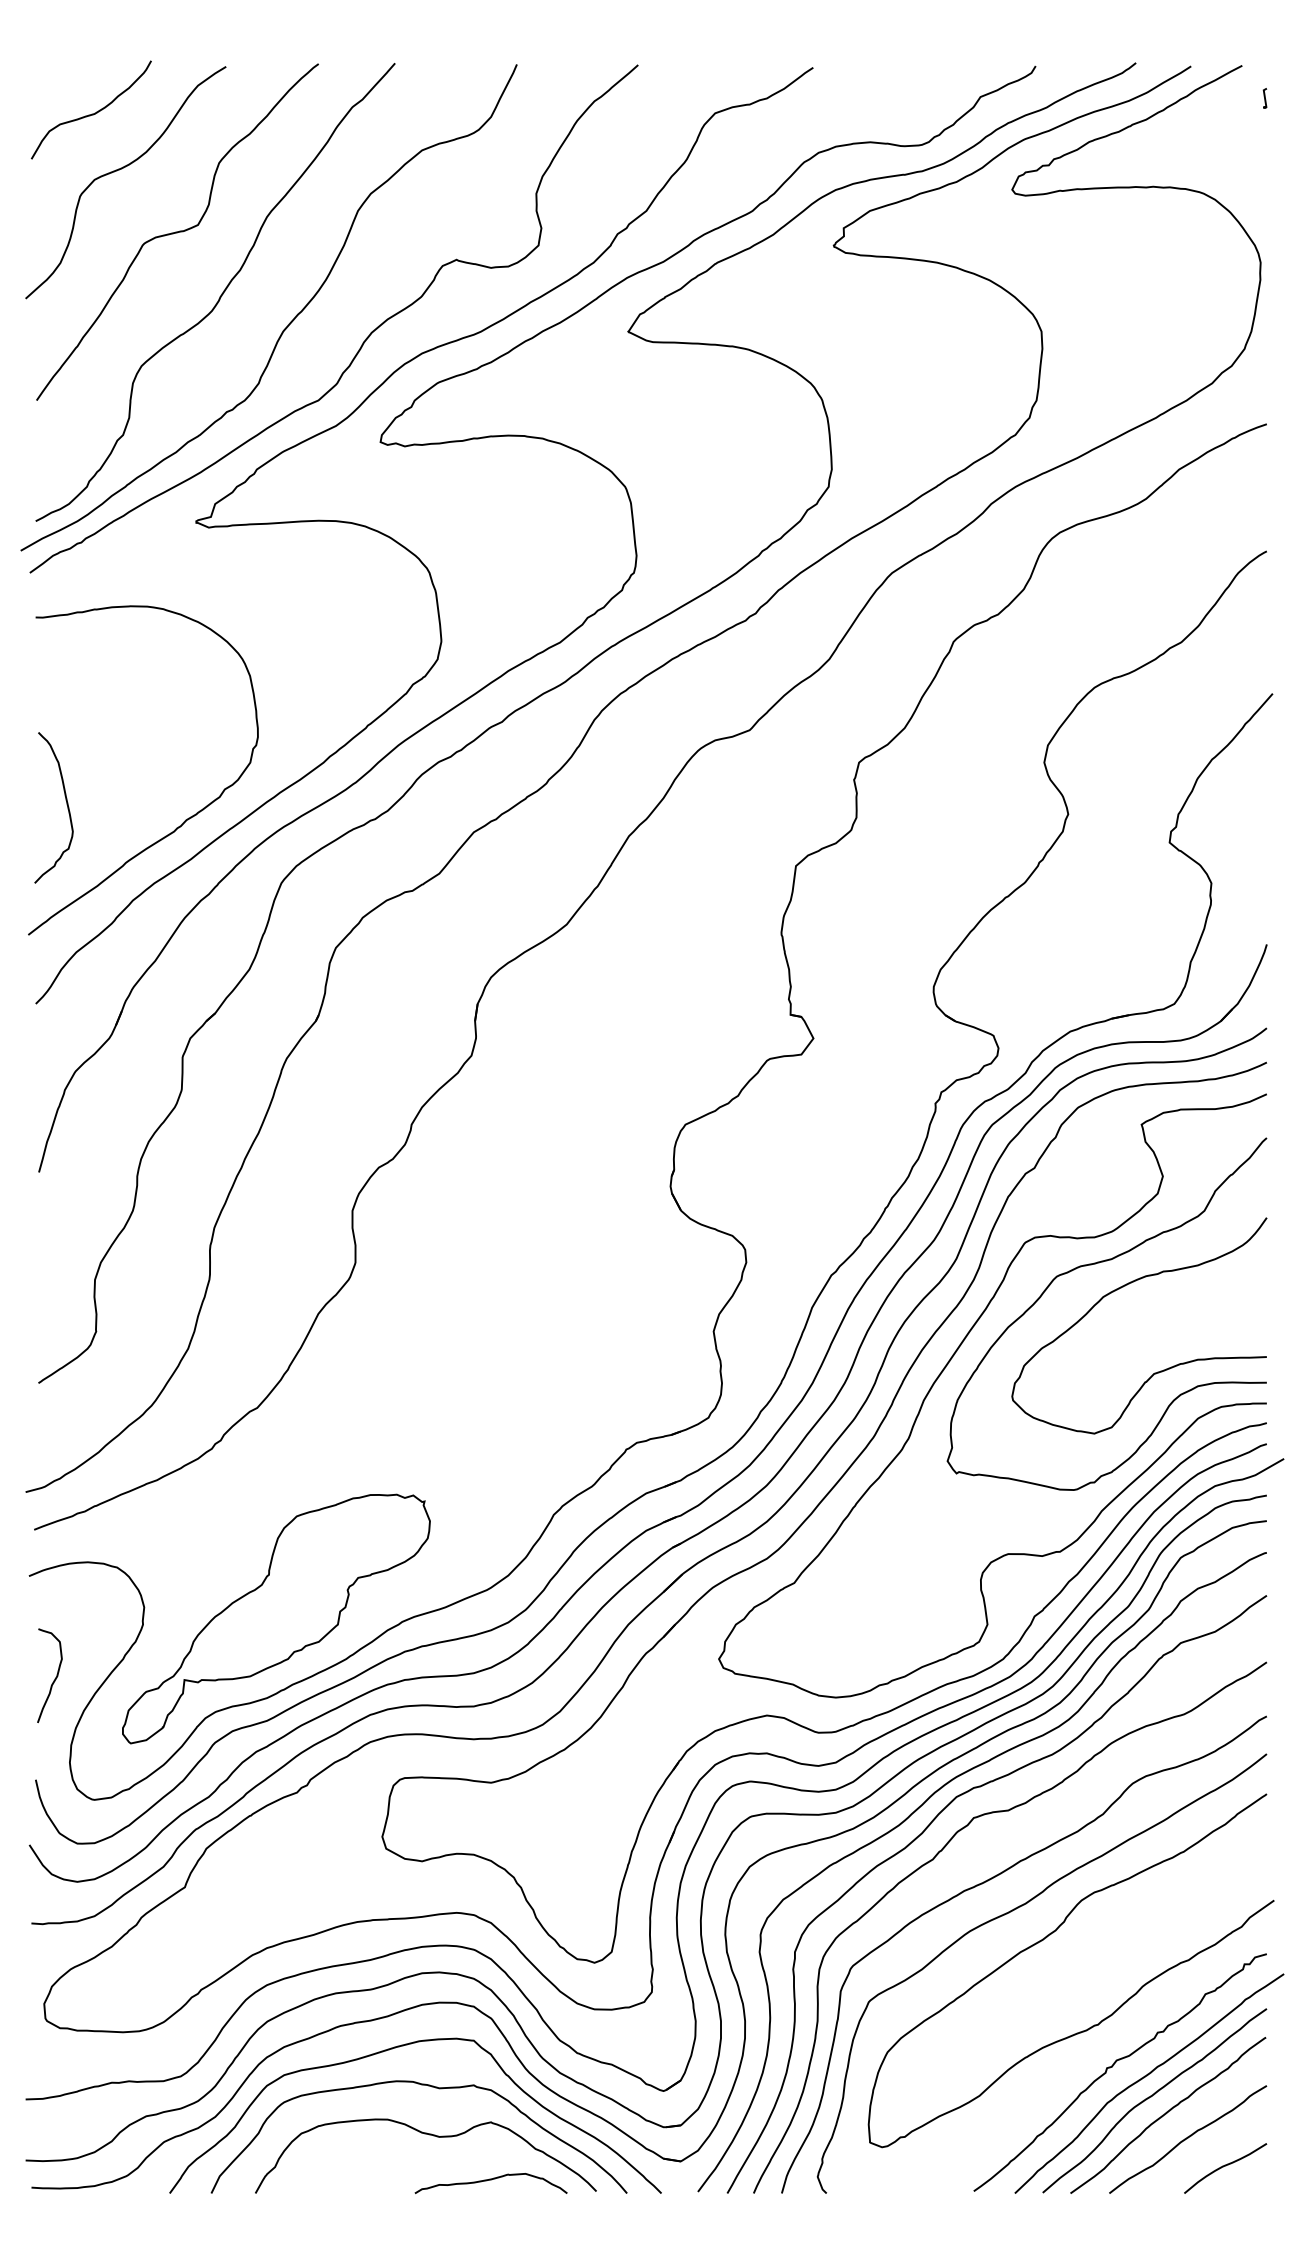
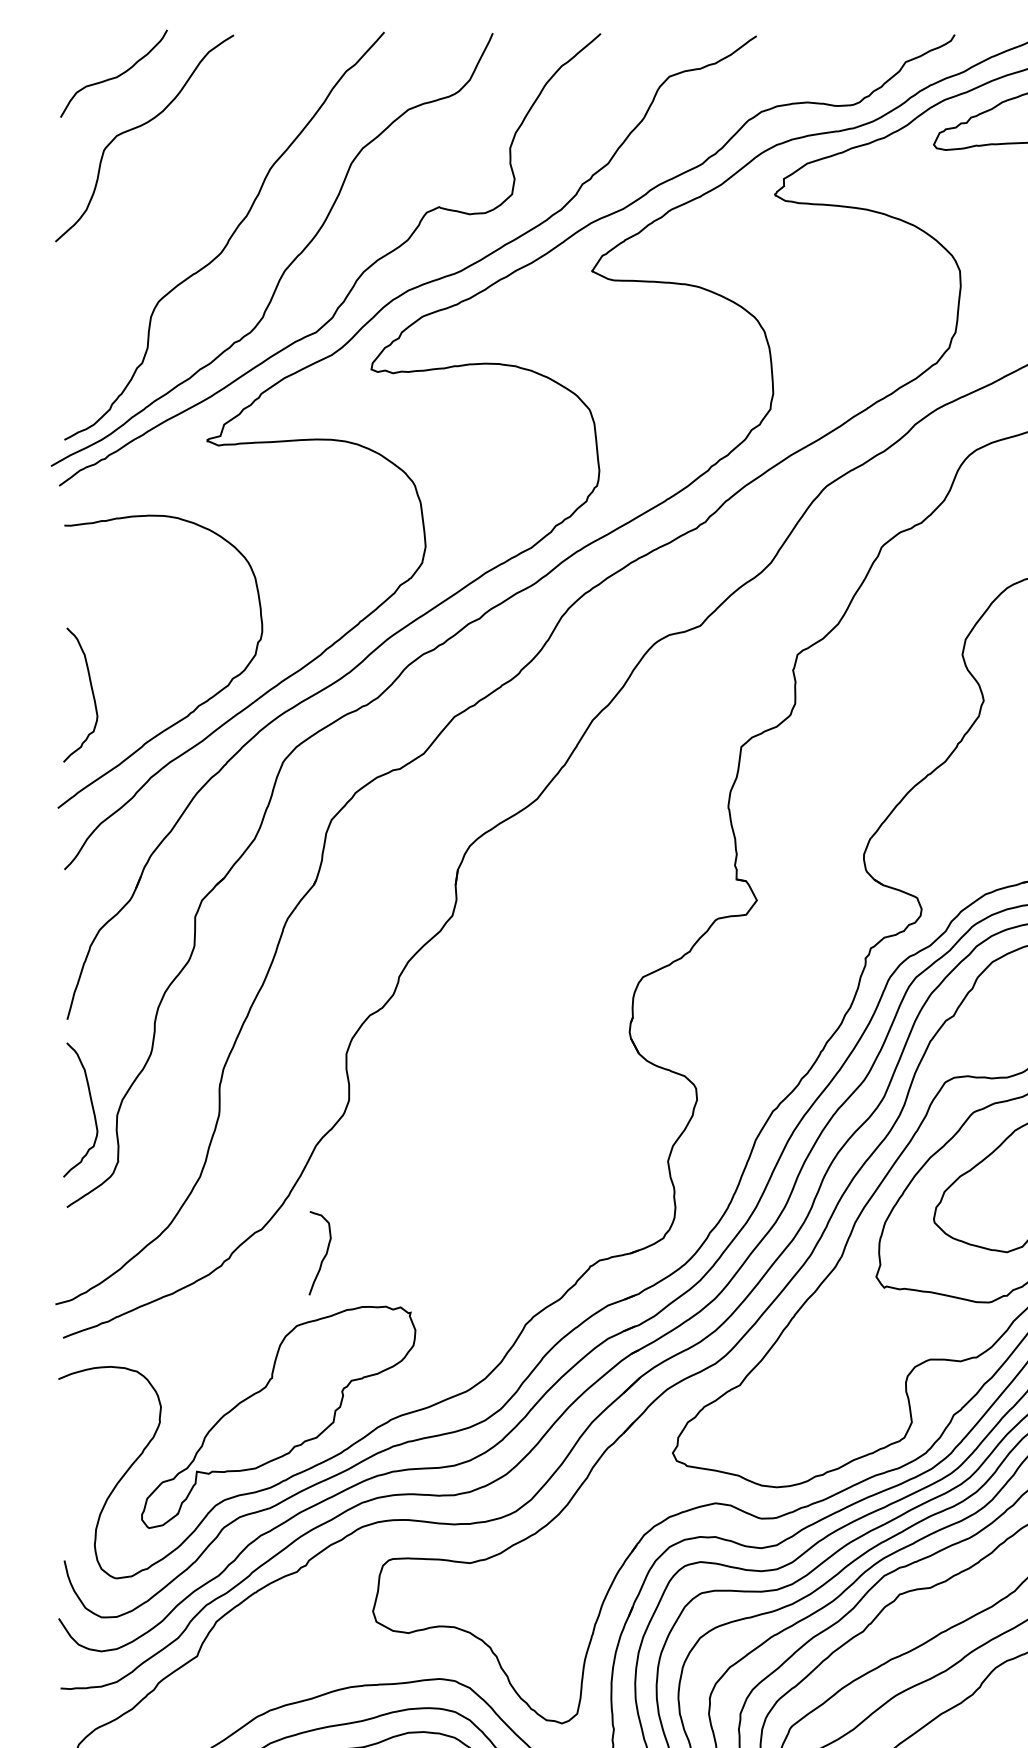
curve: (177, 231) -> (190, 181), removed
curve: (66, 1270) -> (91, 1107), added
curve: (54, 1678) -> (324, 1255), moved

